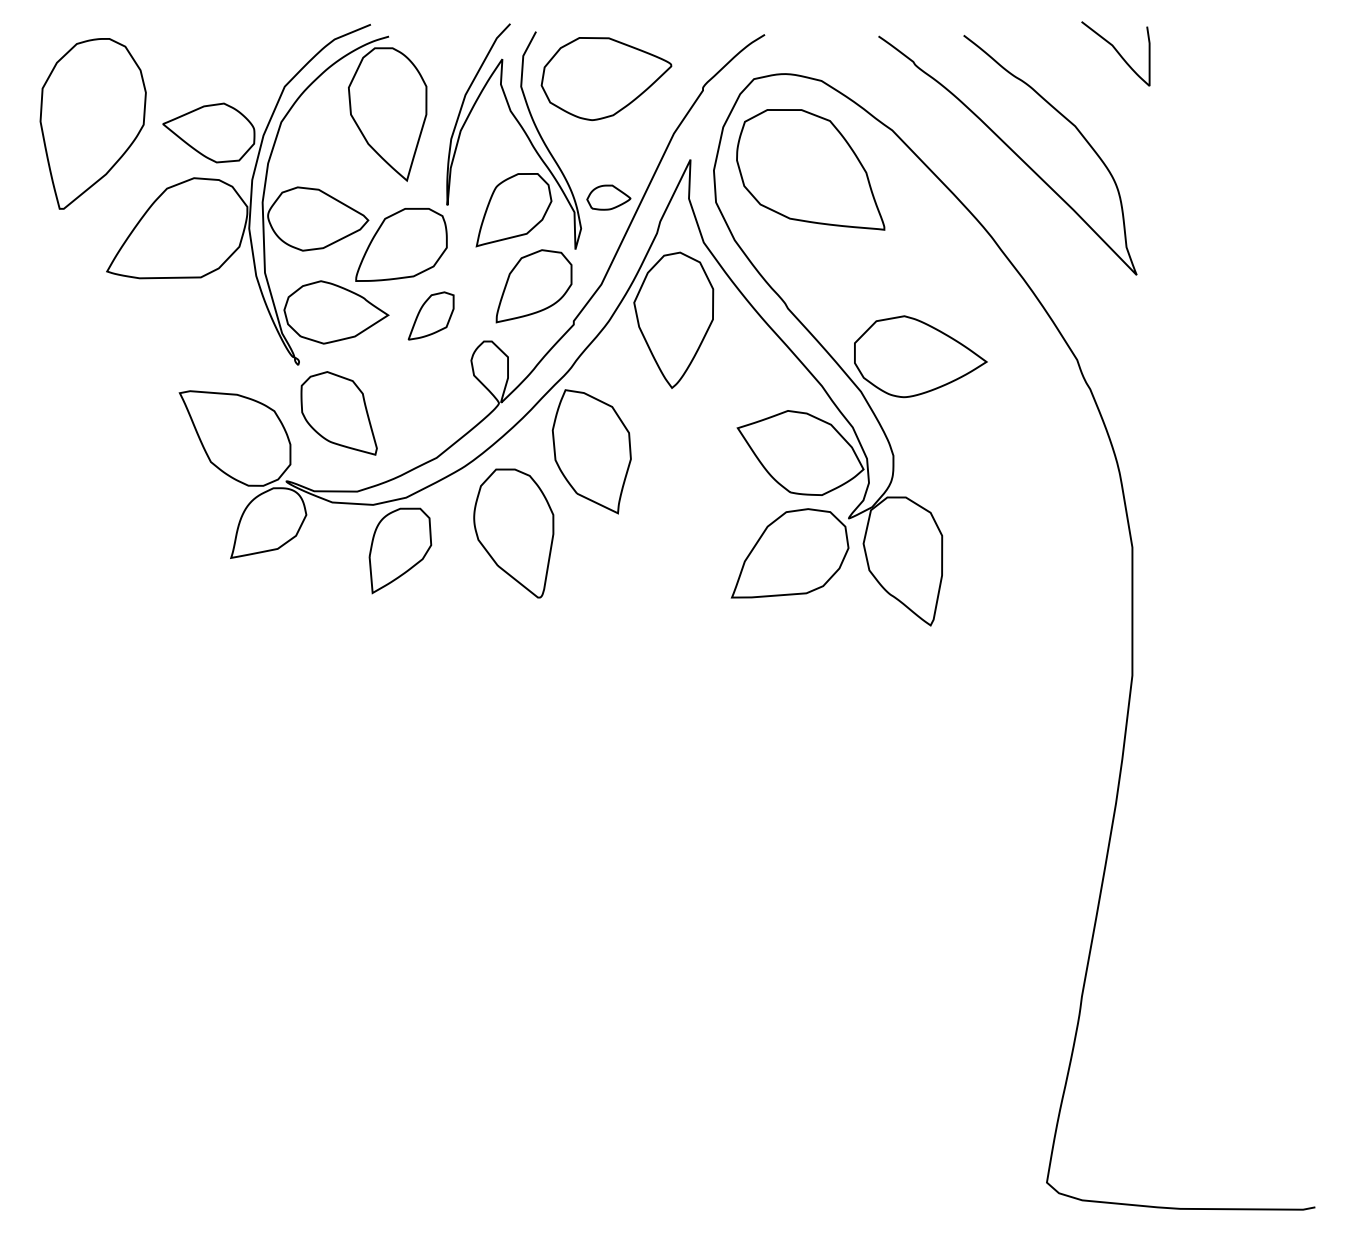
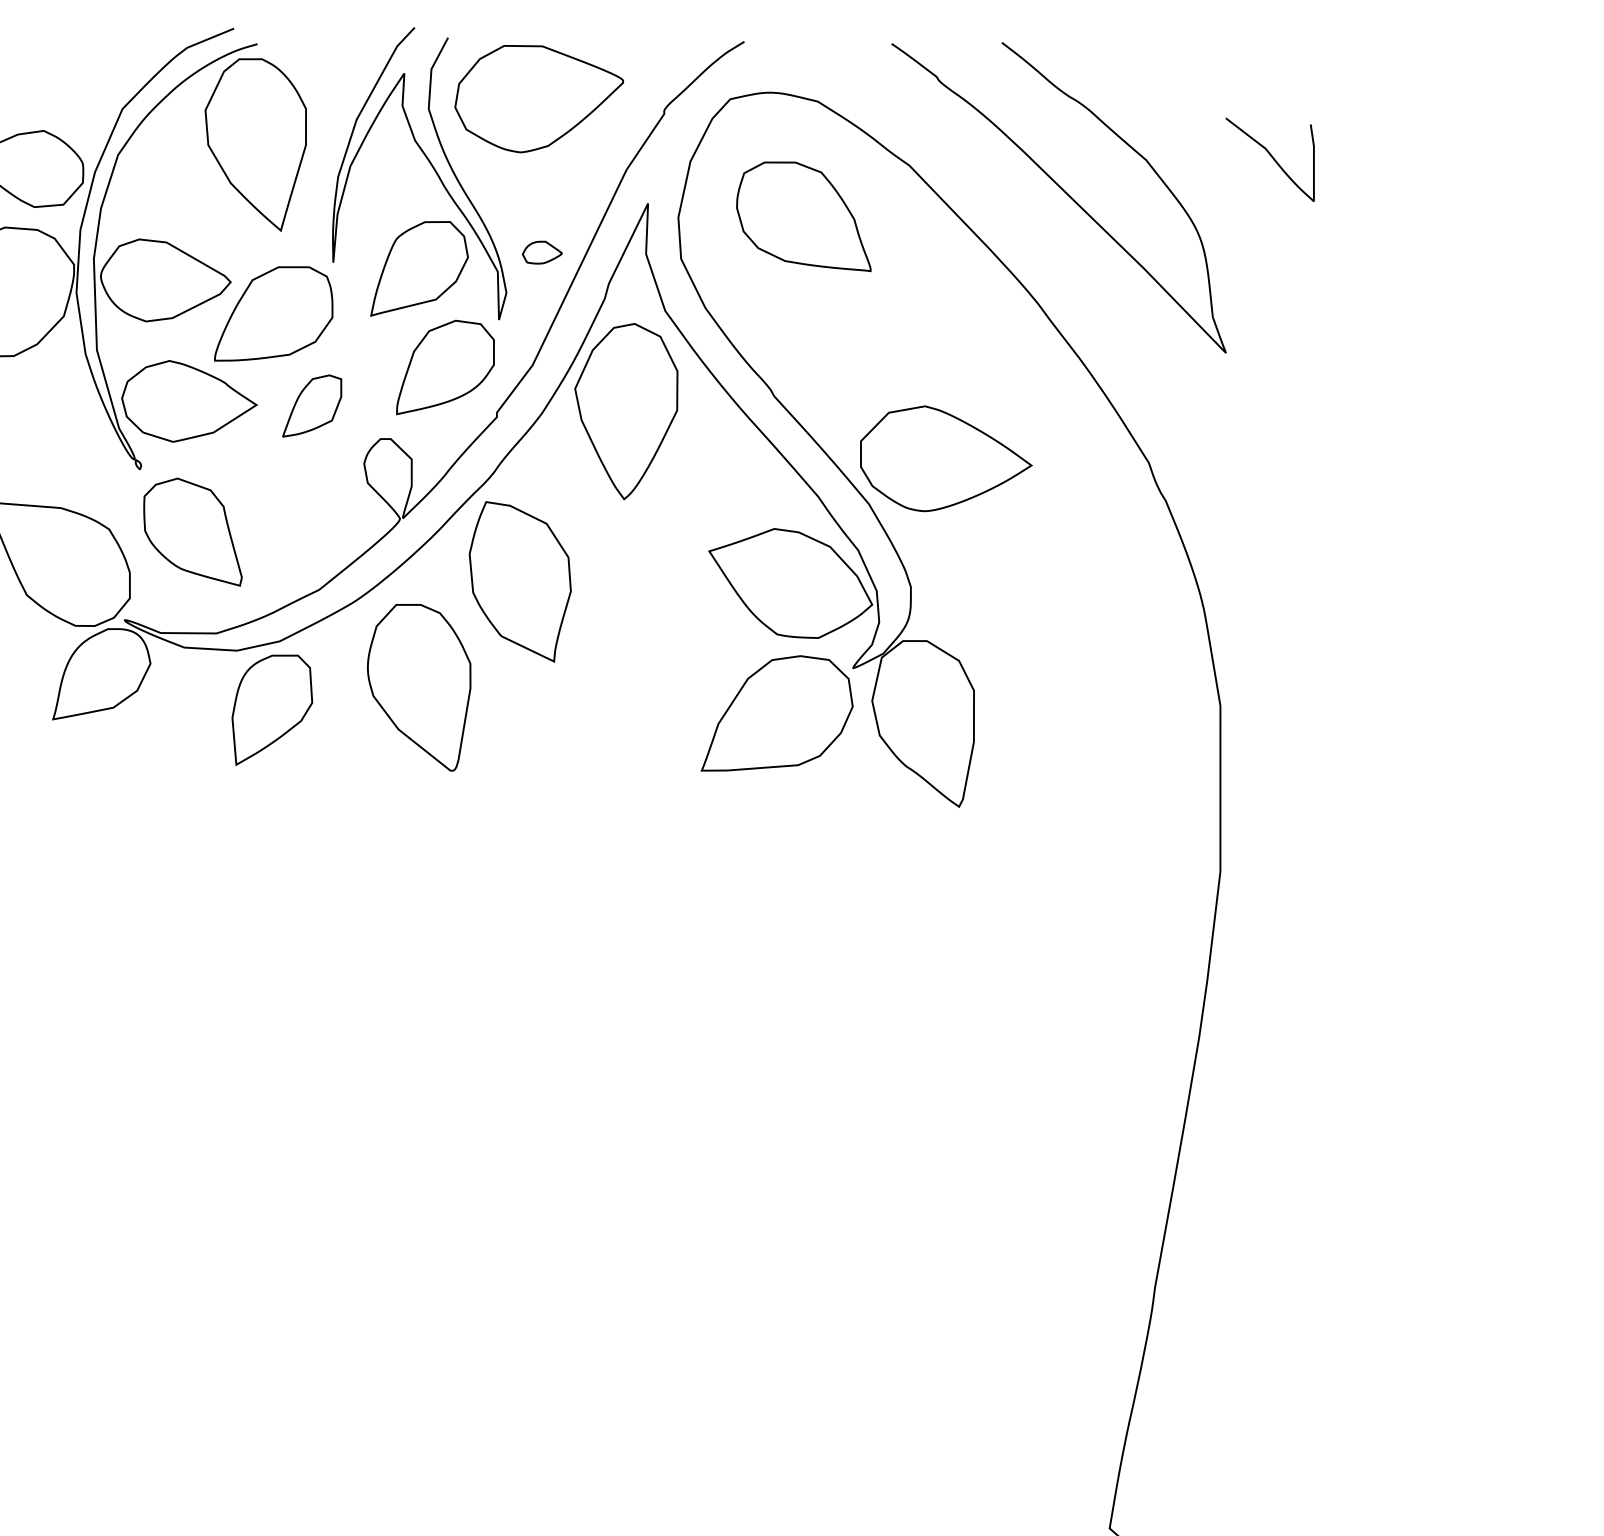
curve: (1116, 52) -> (1271, 157), moved
part: (810, 169) -> (803, 216), size x0.7
part: (608, 197) -> (541, 252), size x0.7

